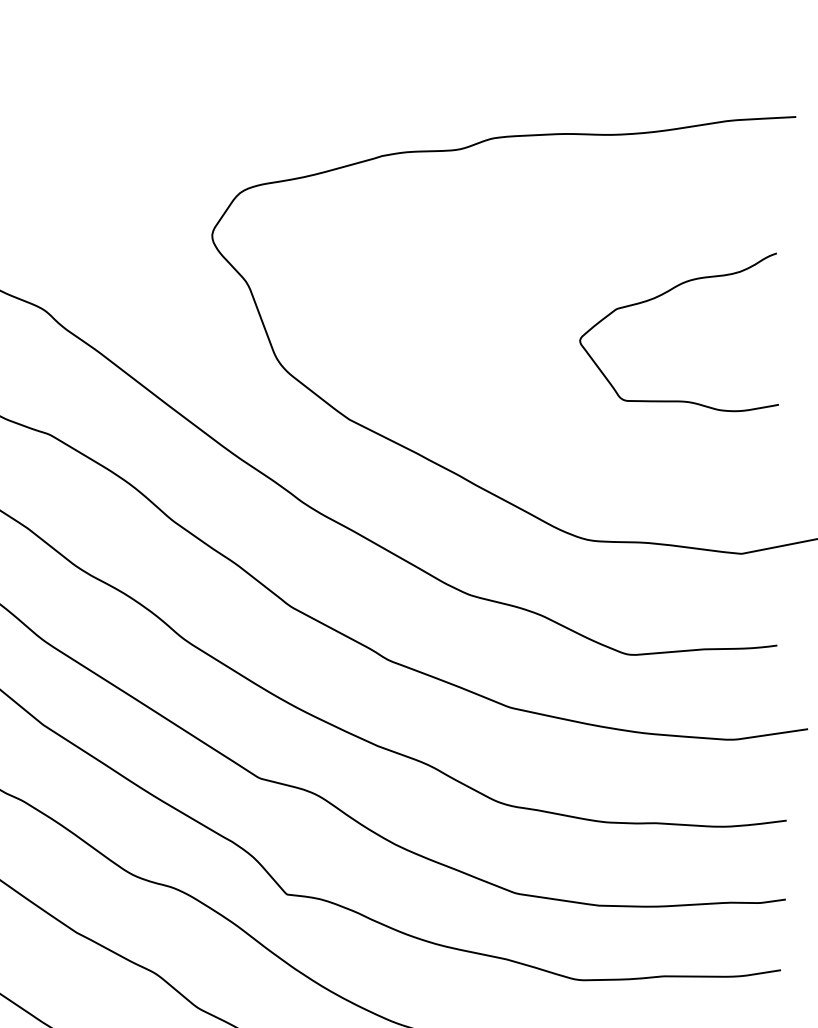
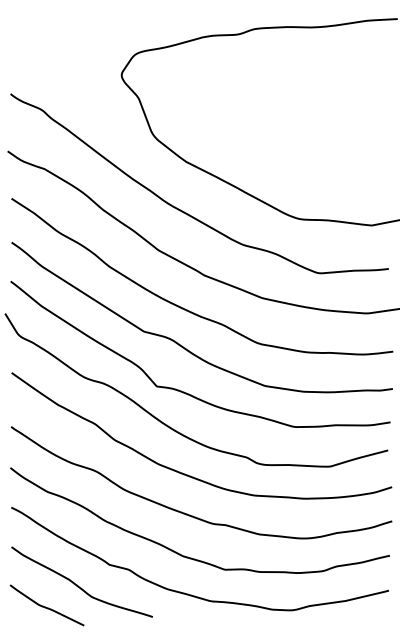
curve: (660, 297) -> (333, 104), removed

